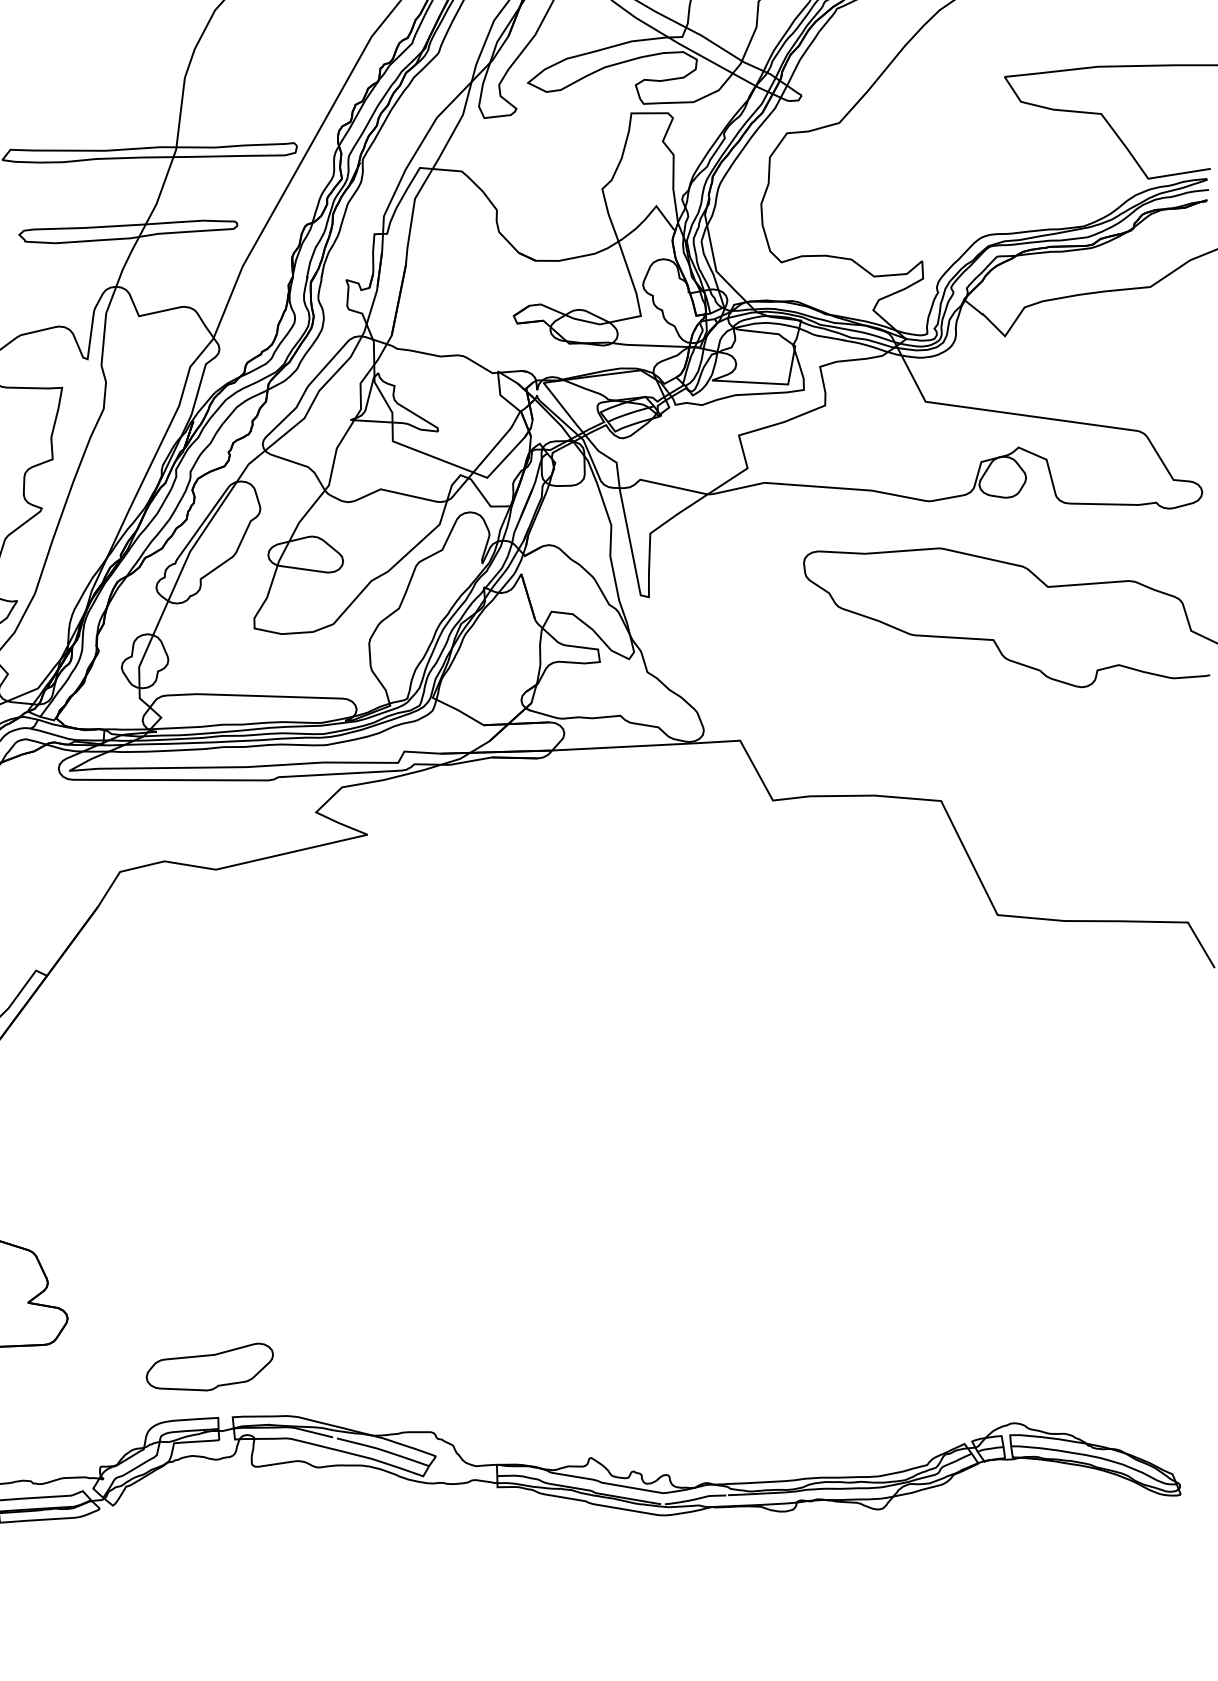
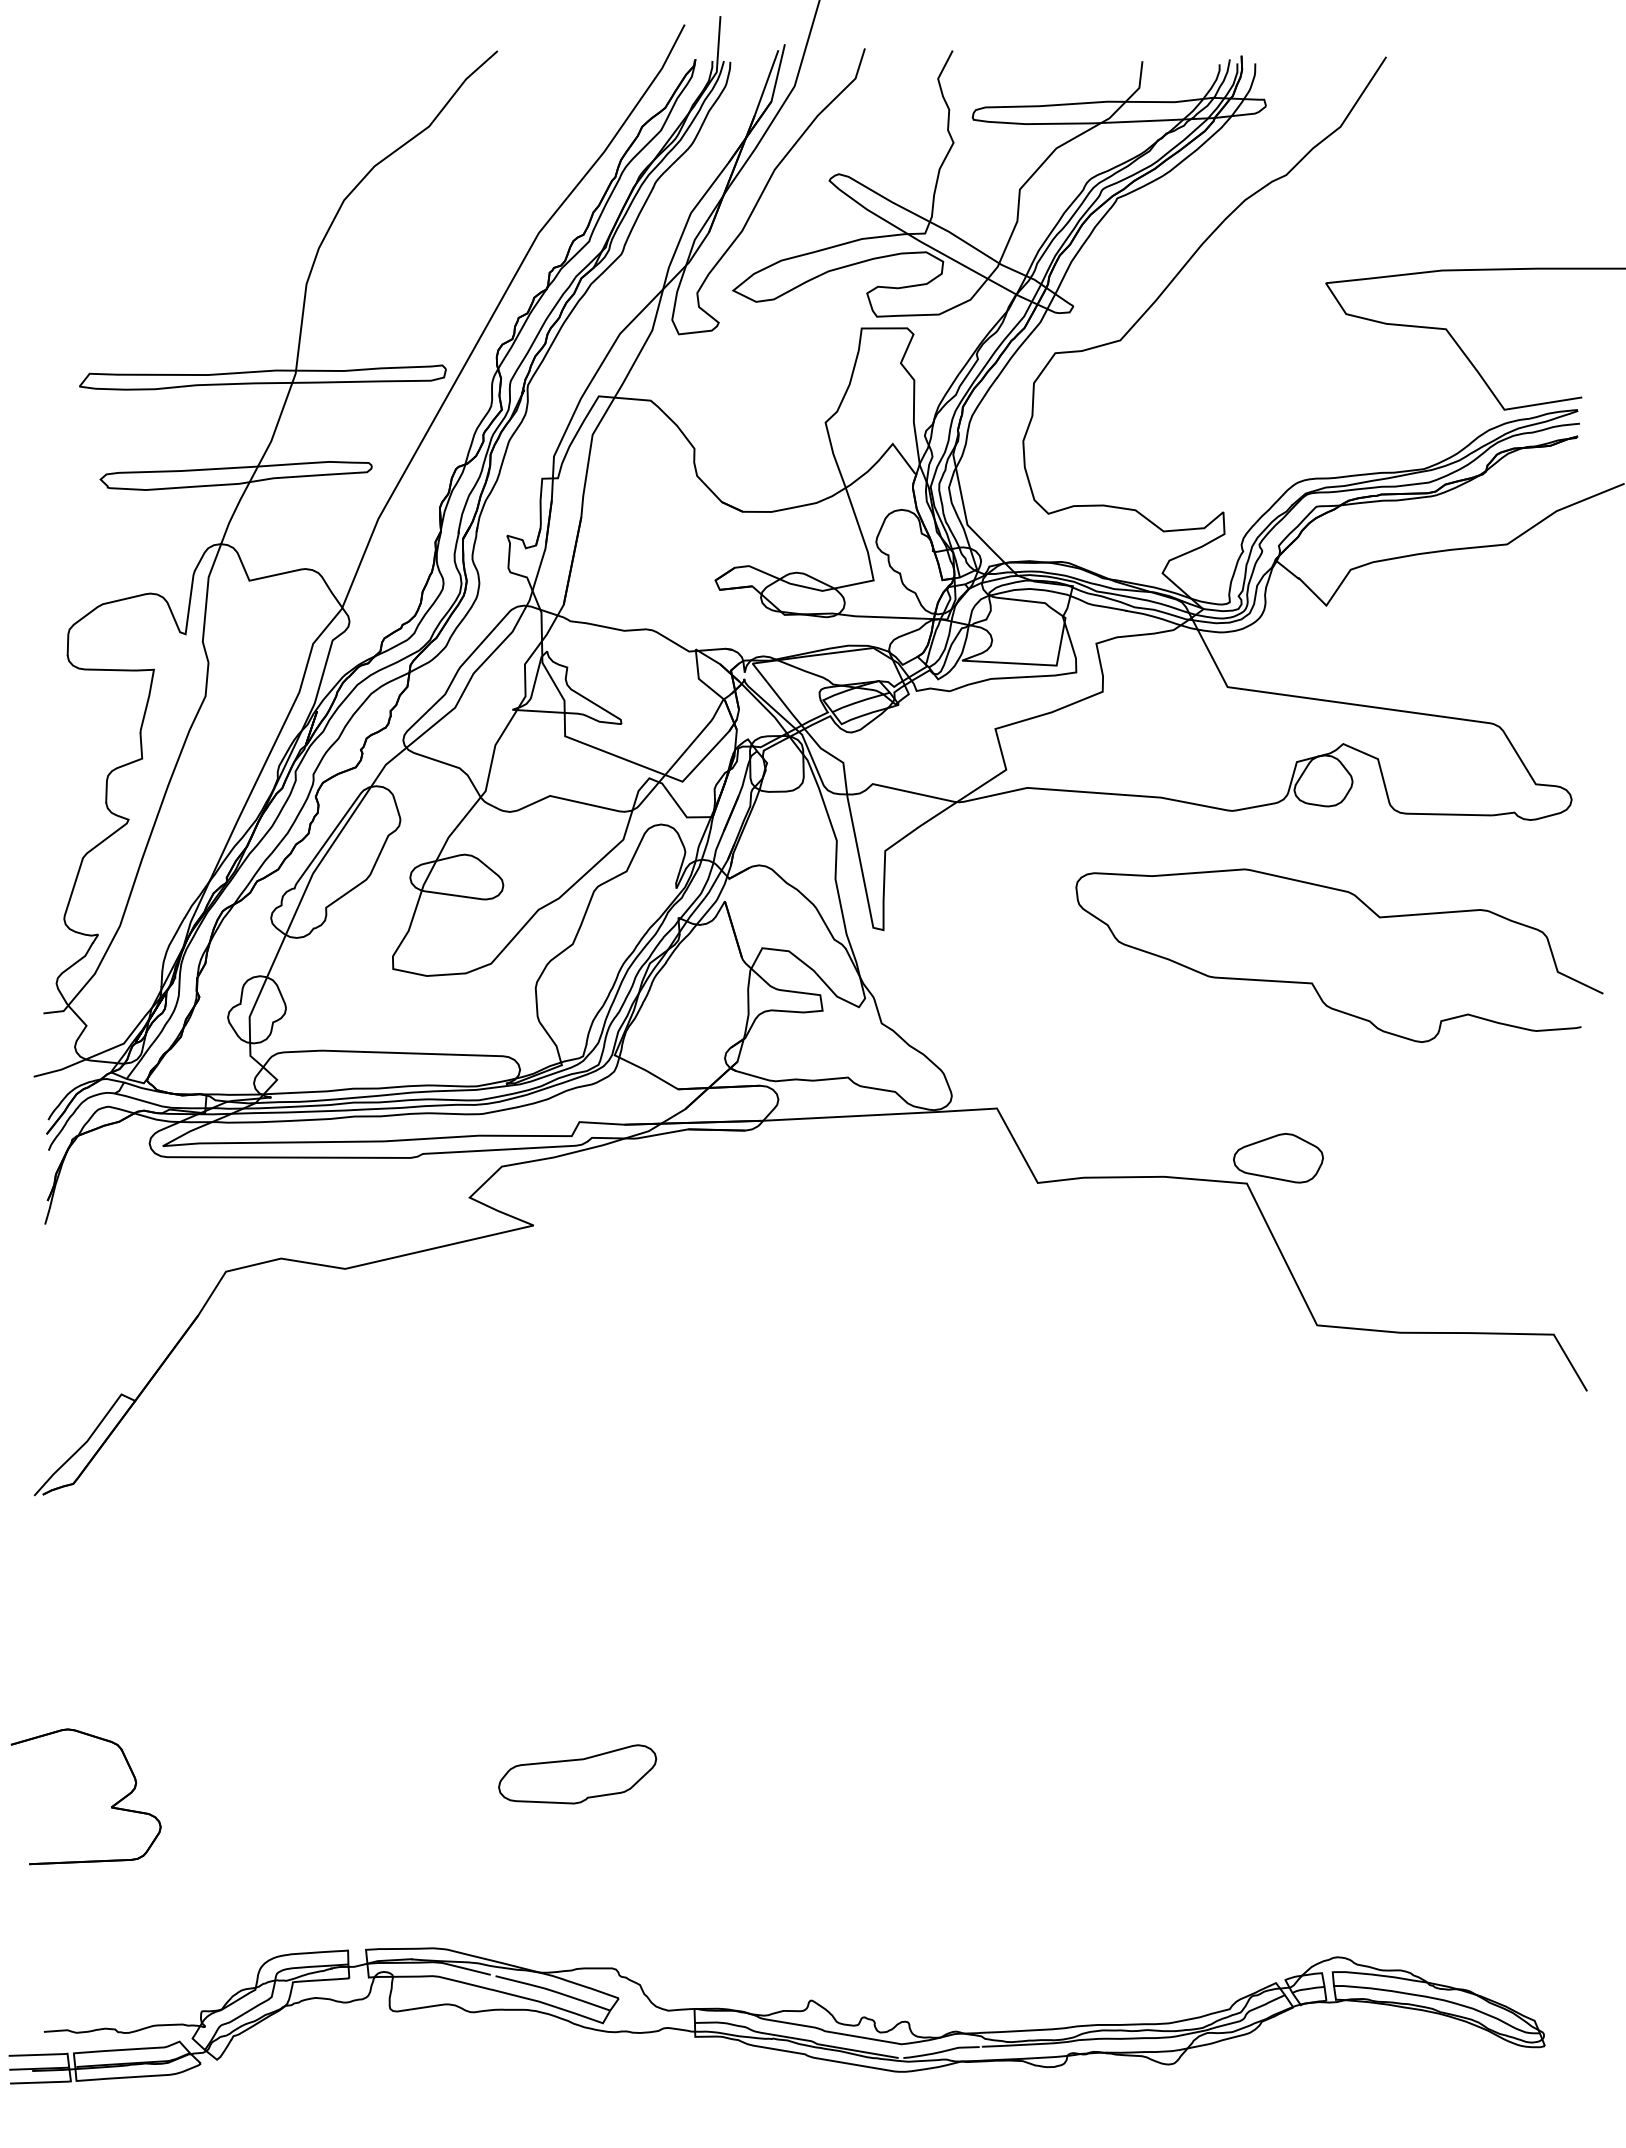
part: (966, 780) -> (1278, 1158), added
part: (209, 1367) -> (577, 1774), moved

